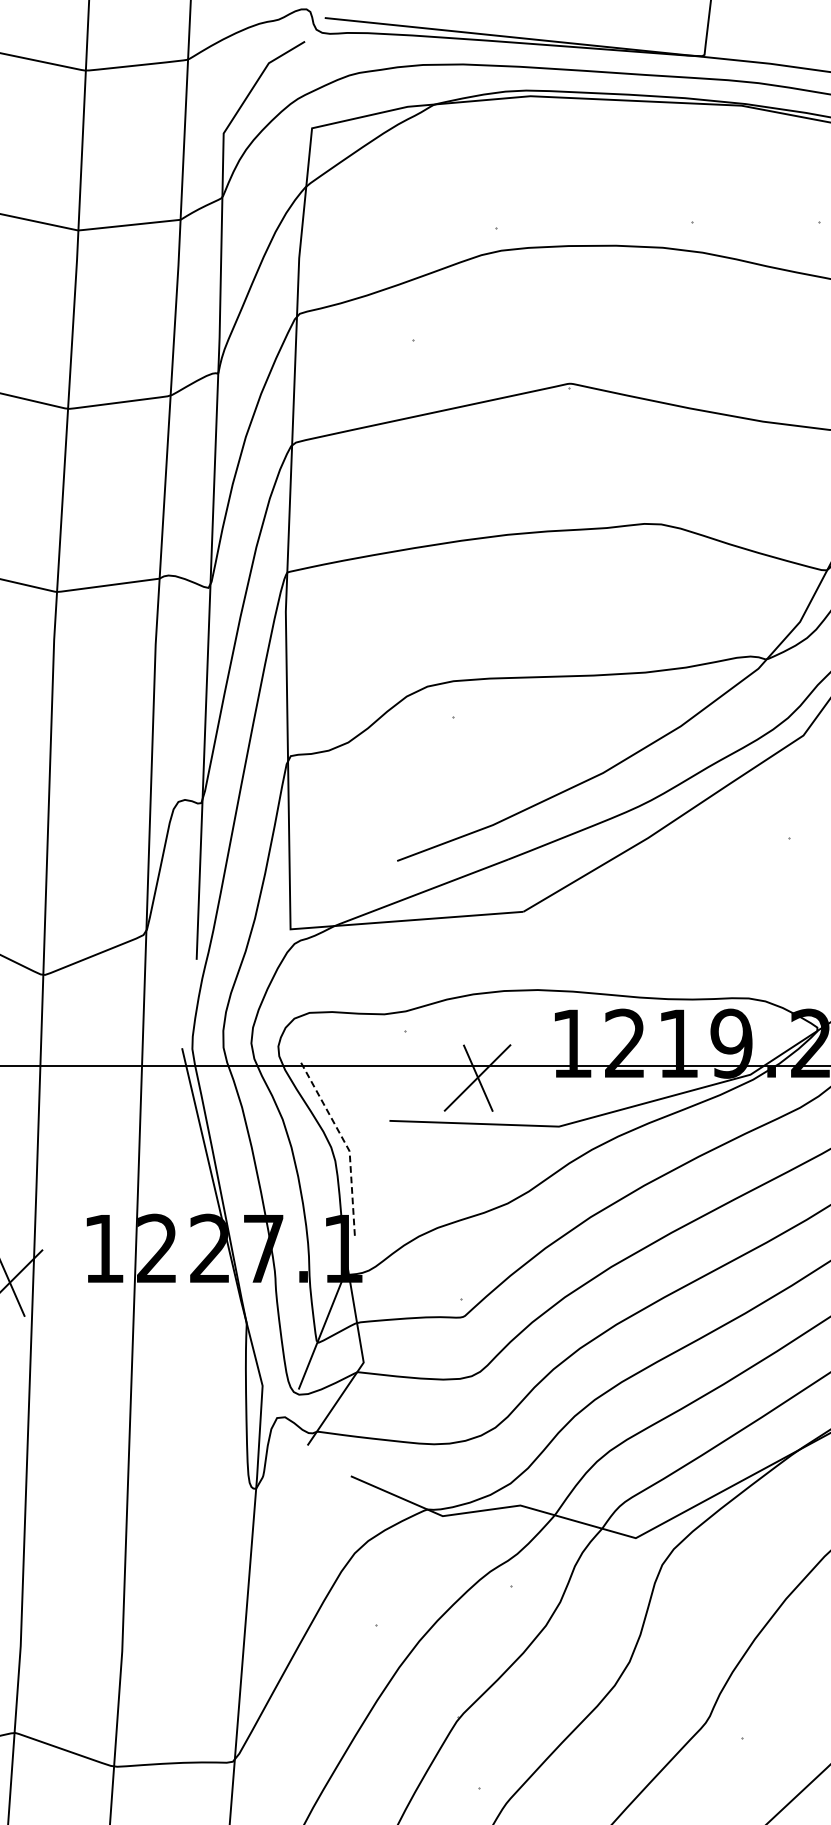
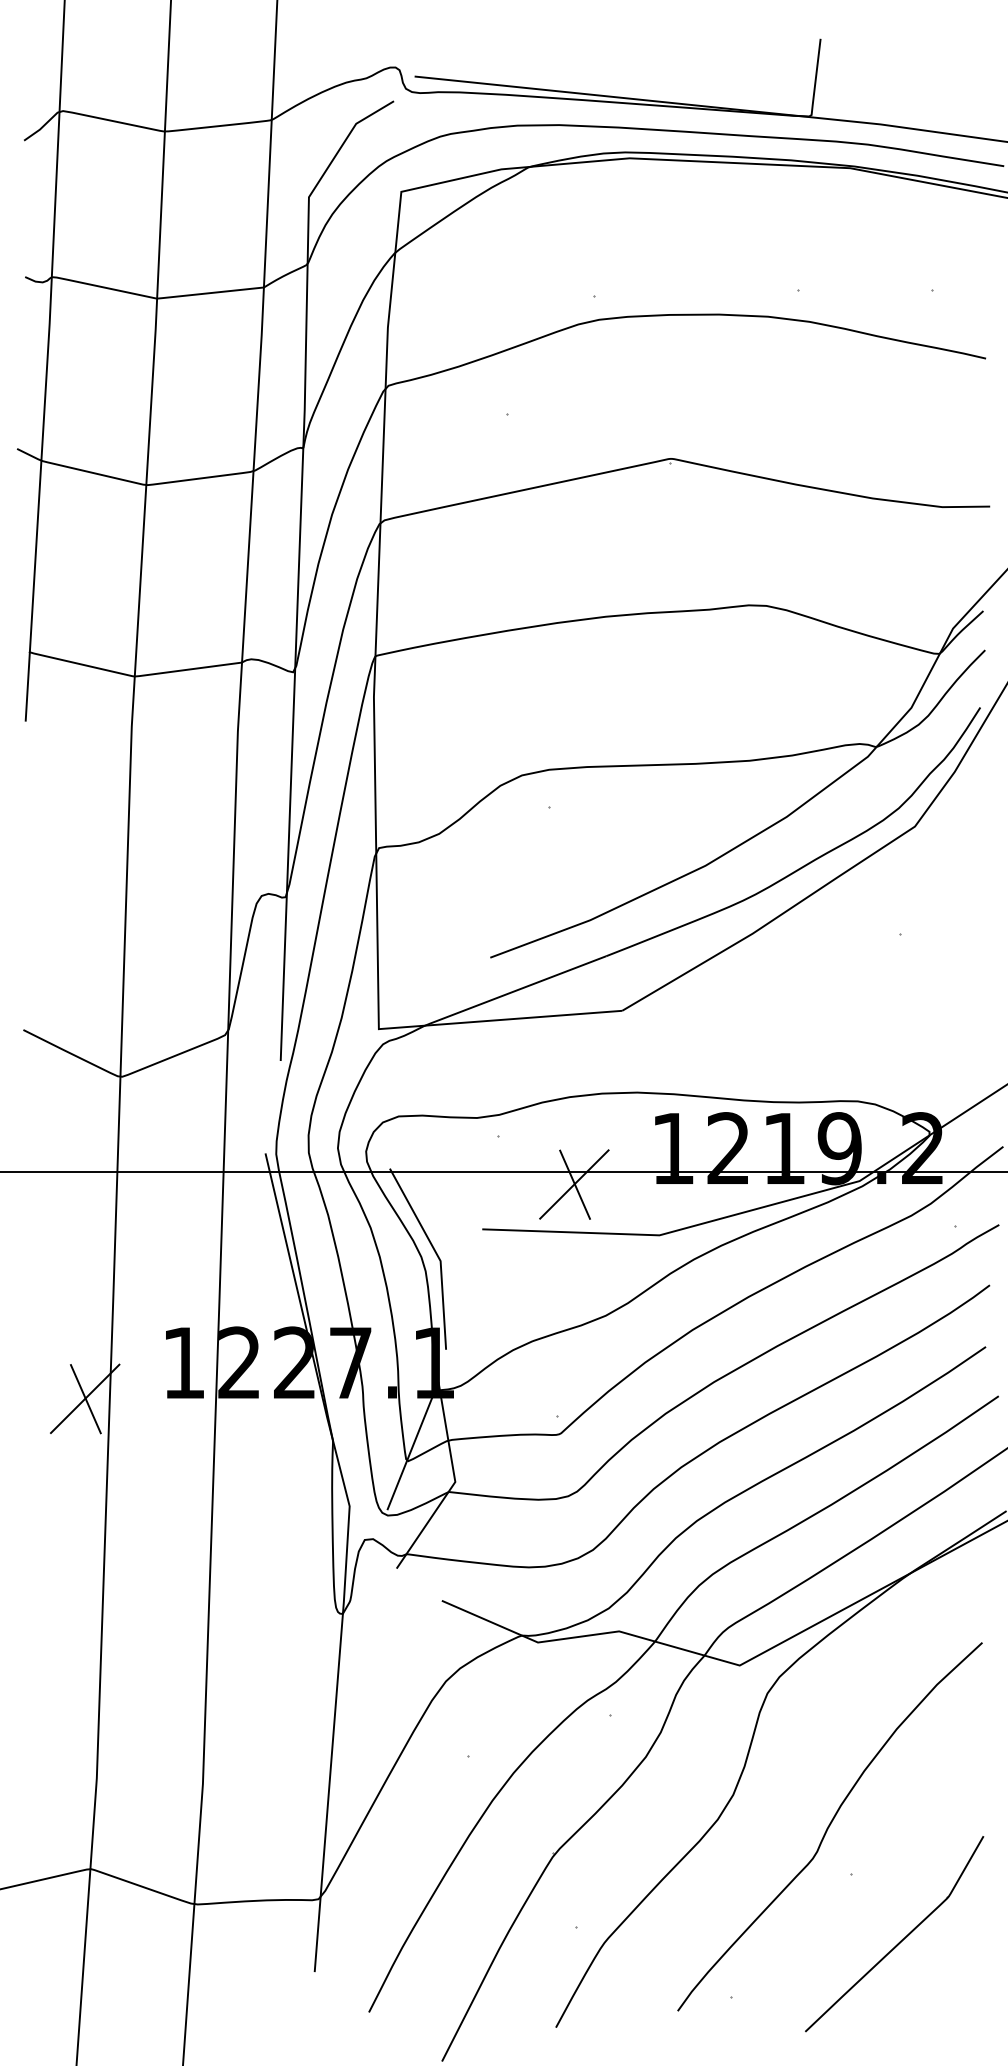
line: (345, 1144) -> (436, 1254), dashed -> solid

